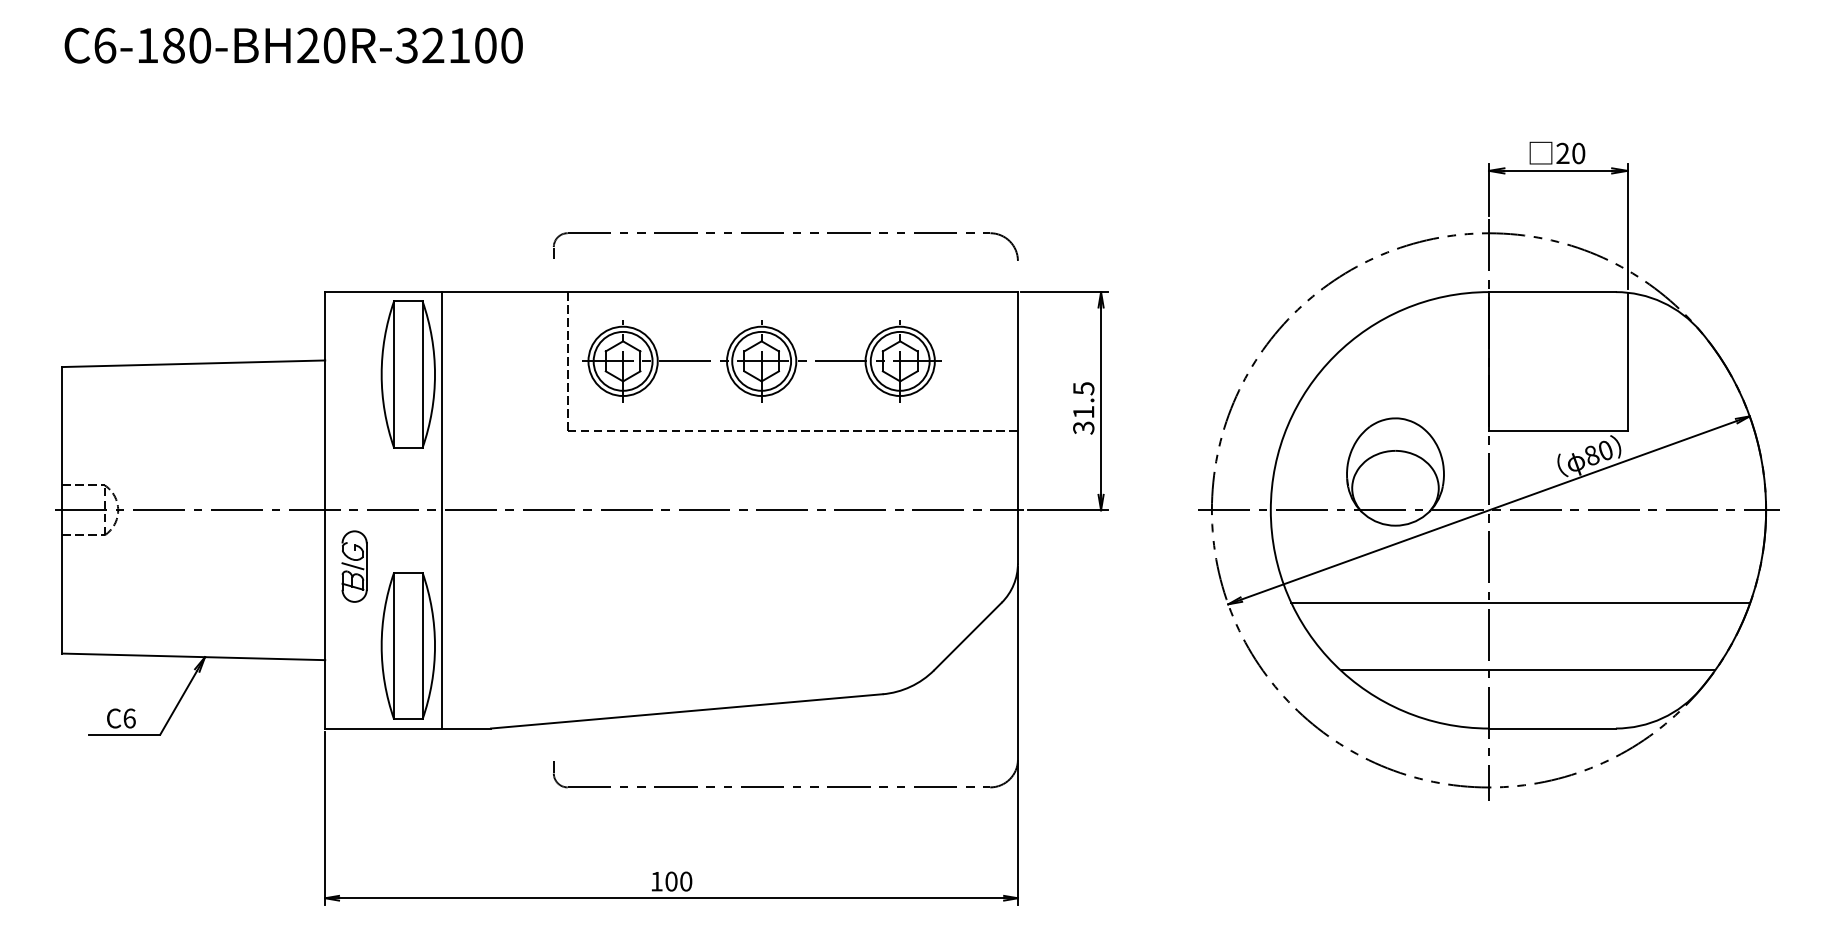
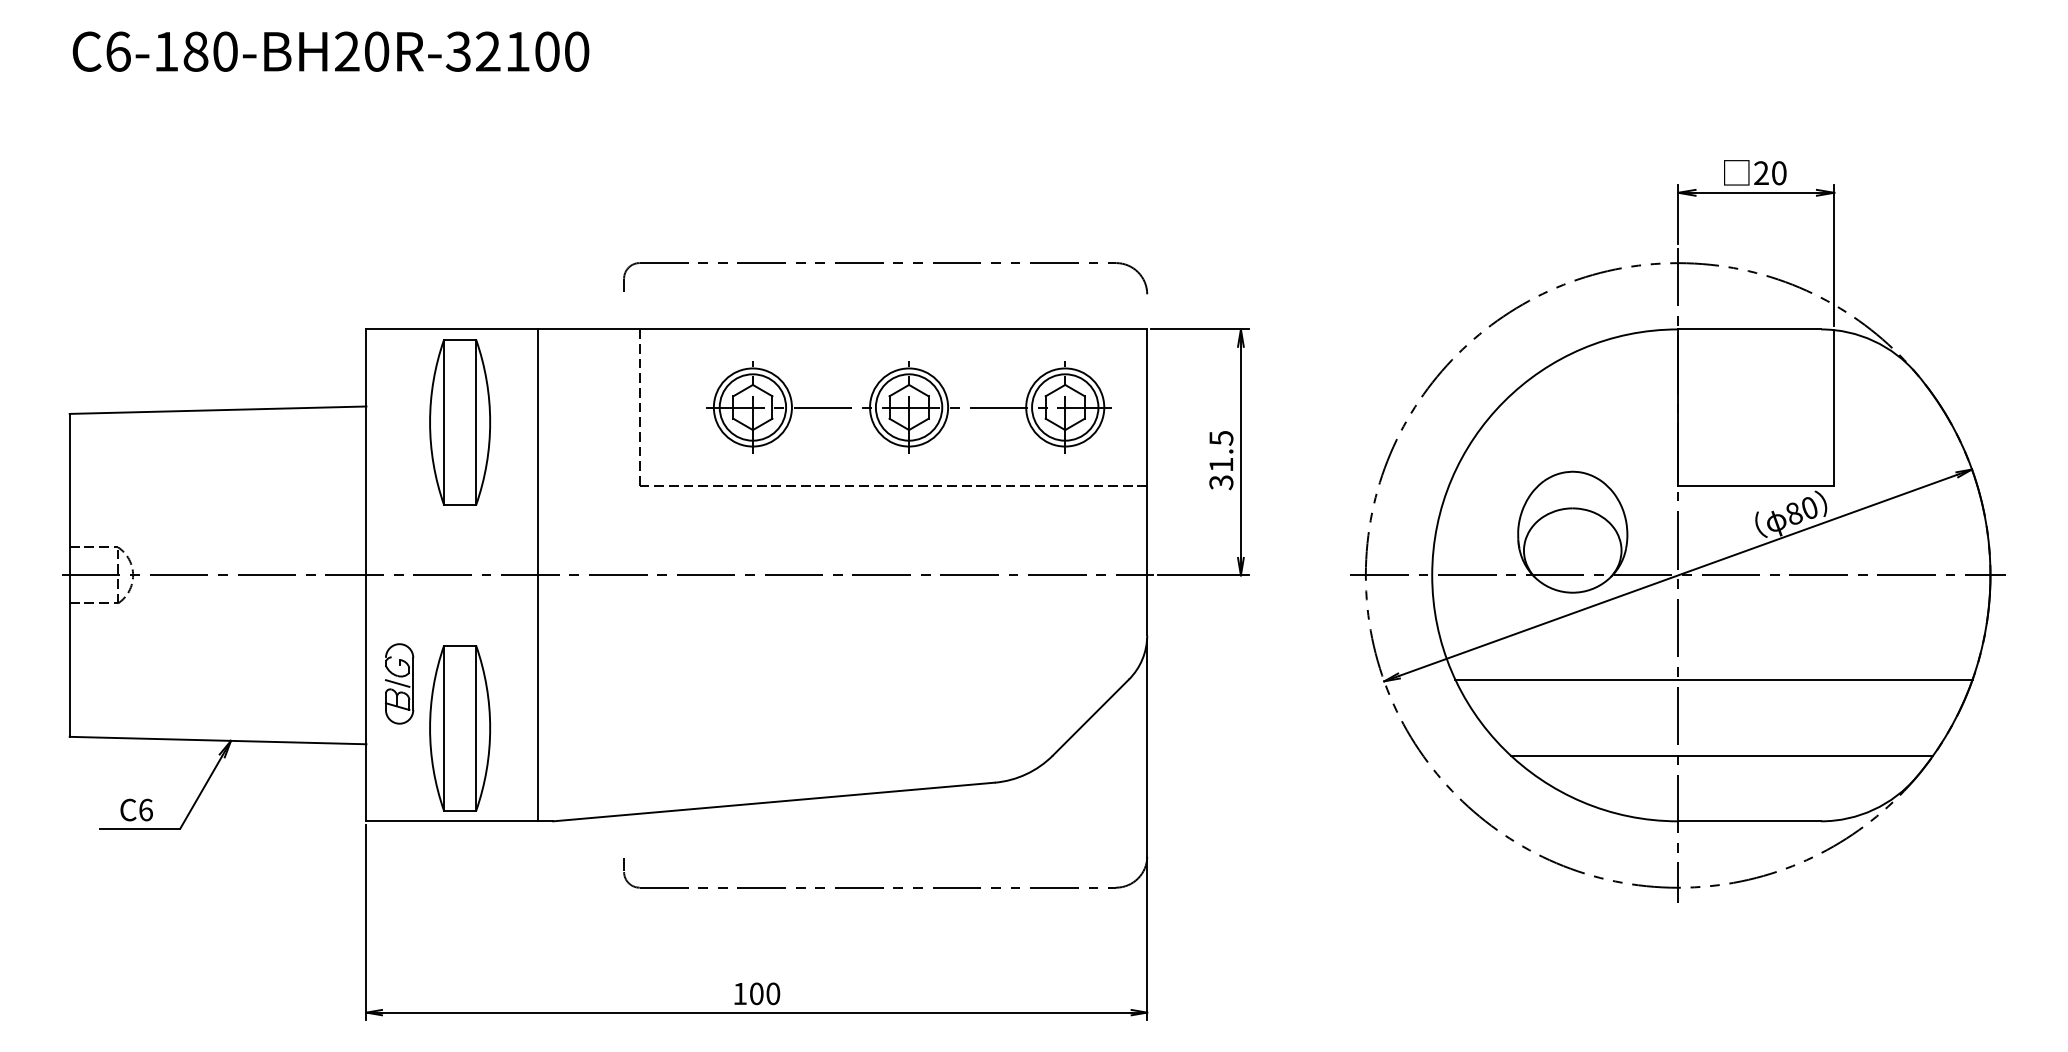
part: (761, 361) -> (908, 407), moved
line: (441, 510) -> (538, 575), moved
part: (354, 566) -> (399, 683), moved

